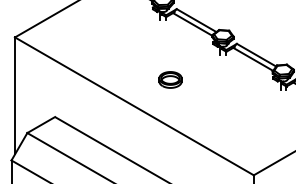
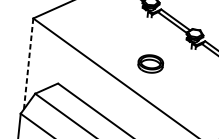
part: (170, 79) -> (150, 63), size x1.4
line: (15, 95) -> (29, 63), solid -> dashed

